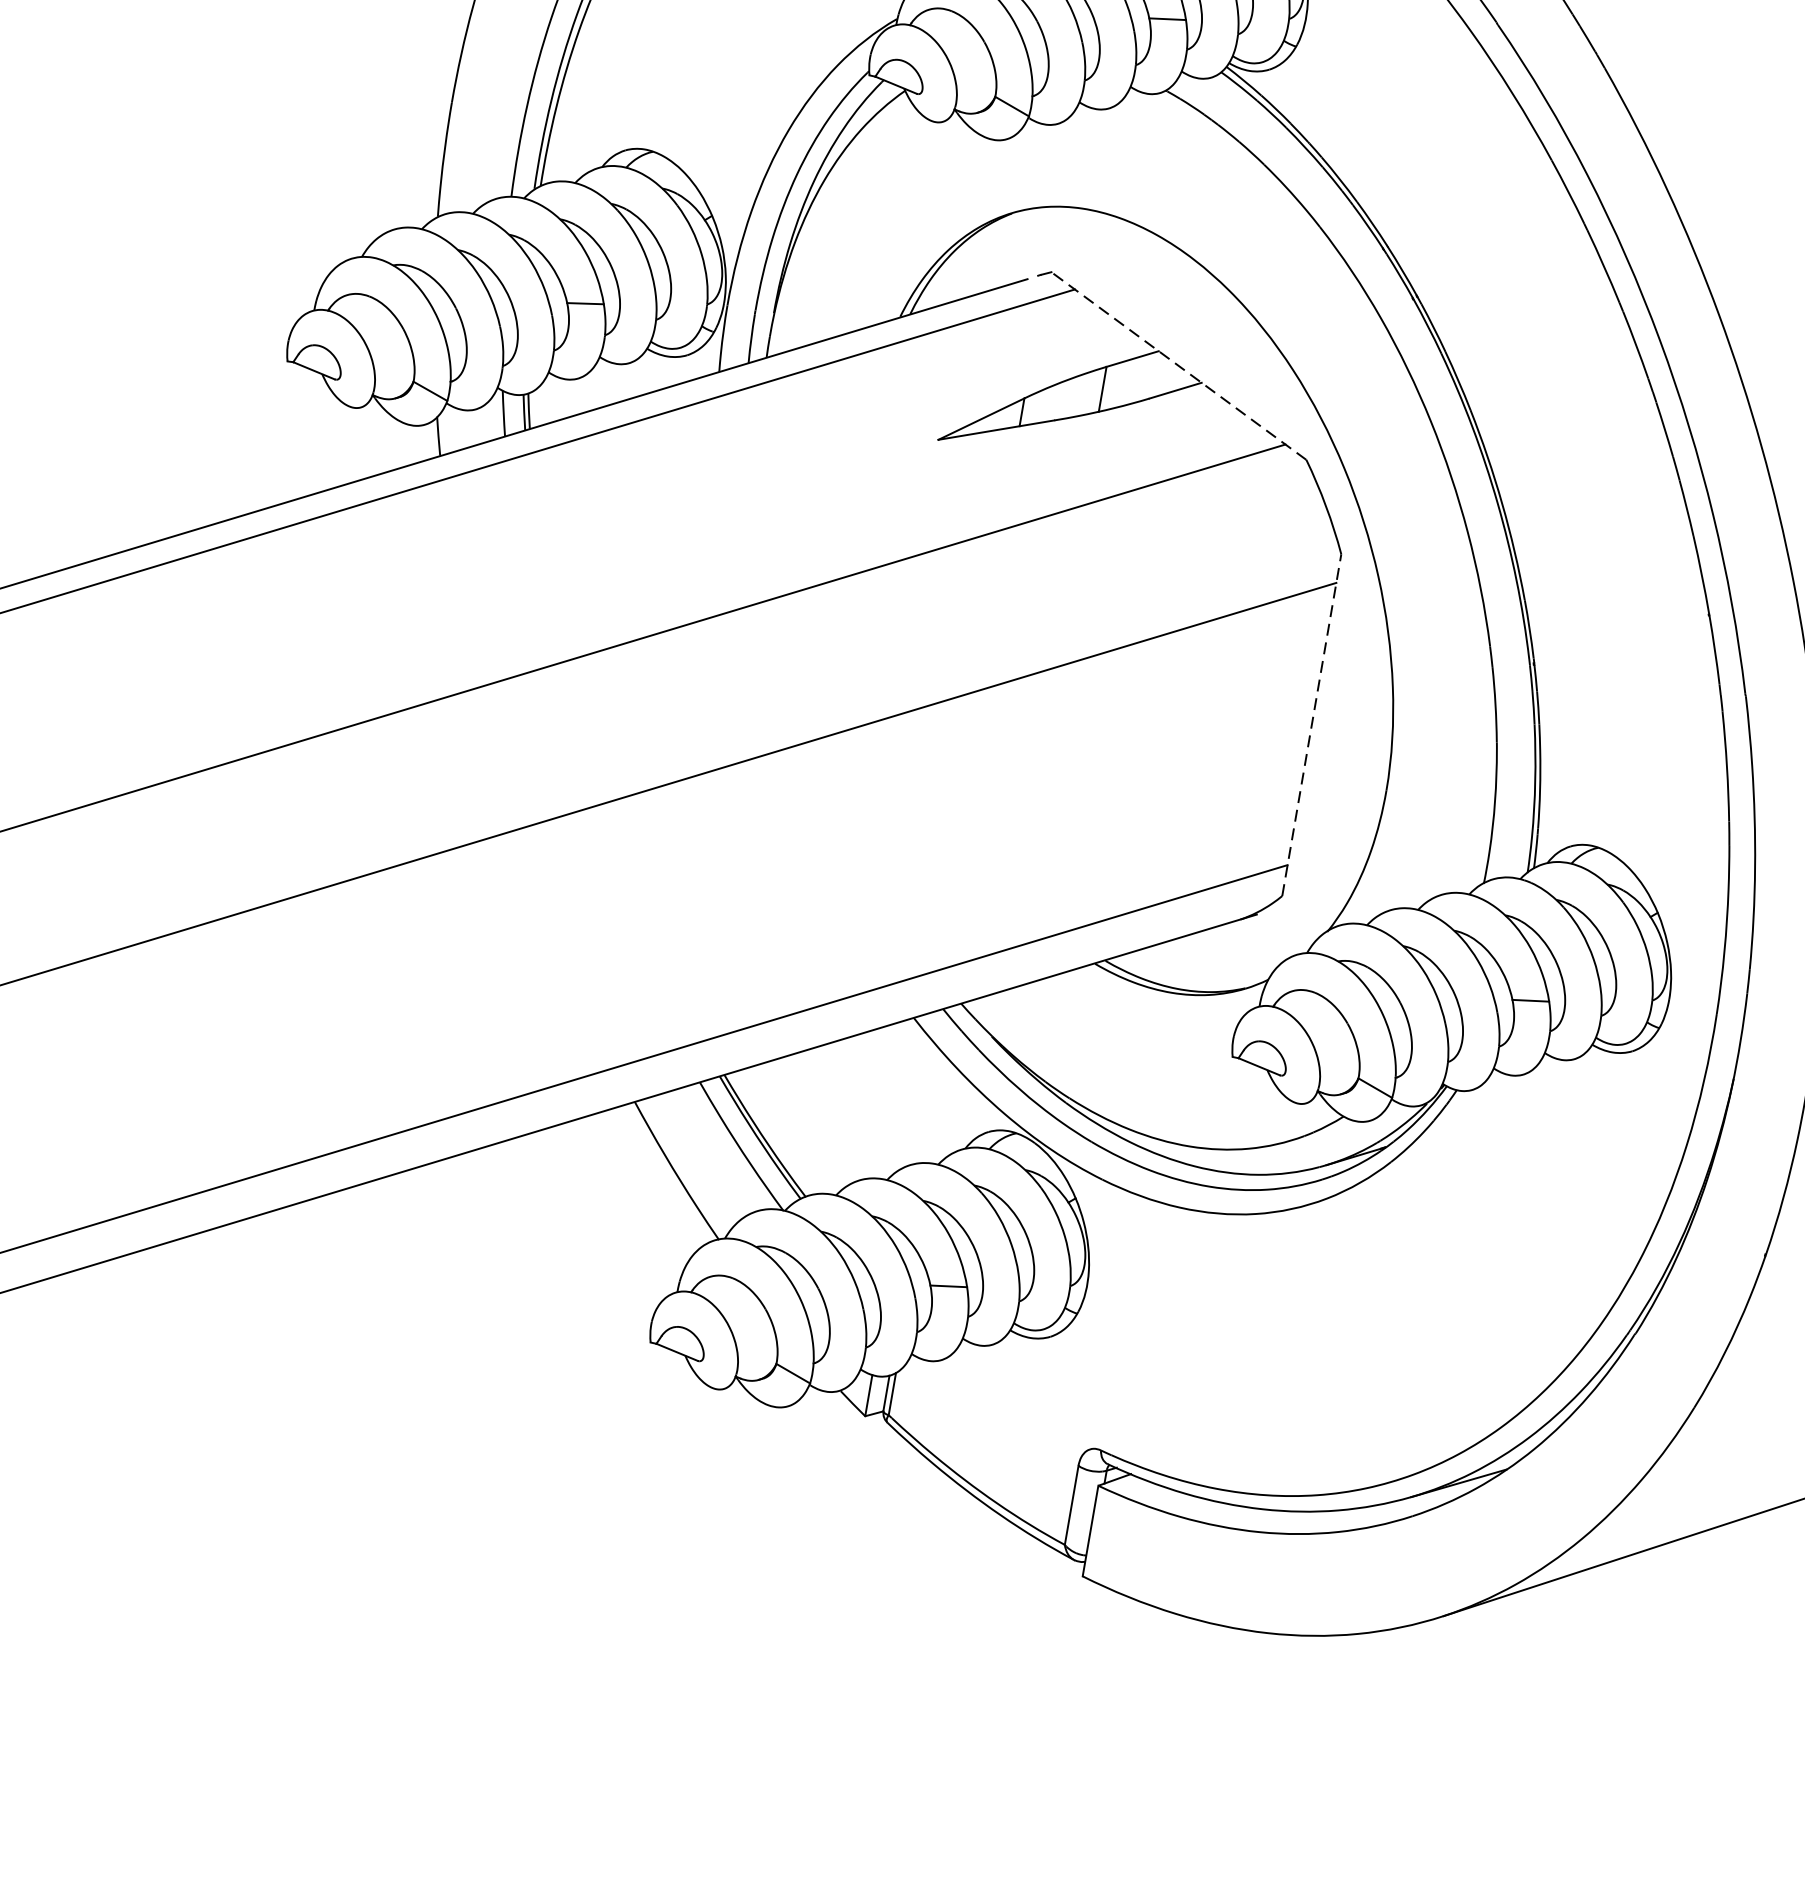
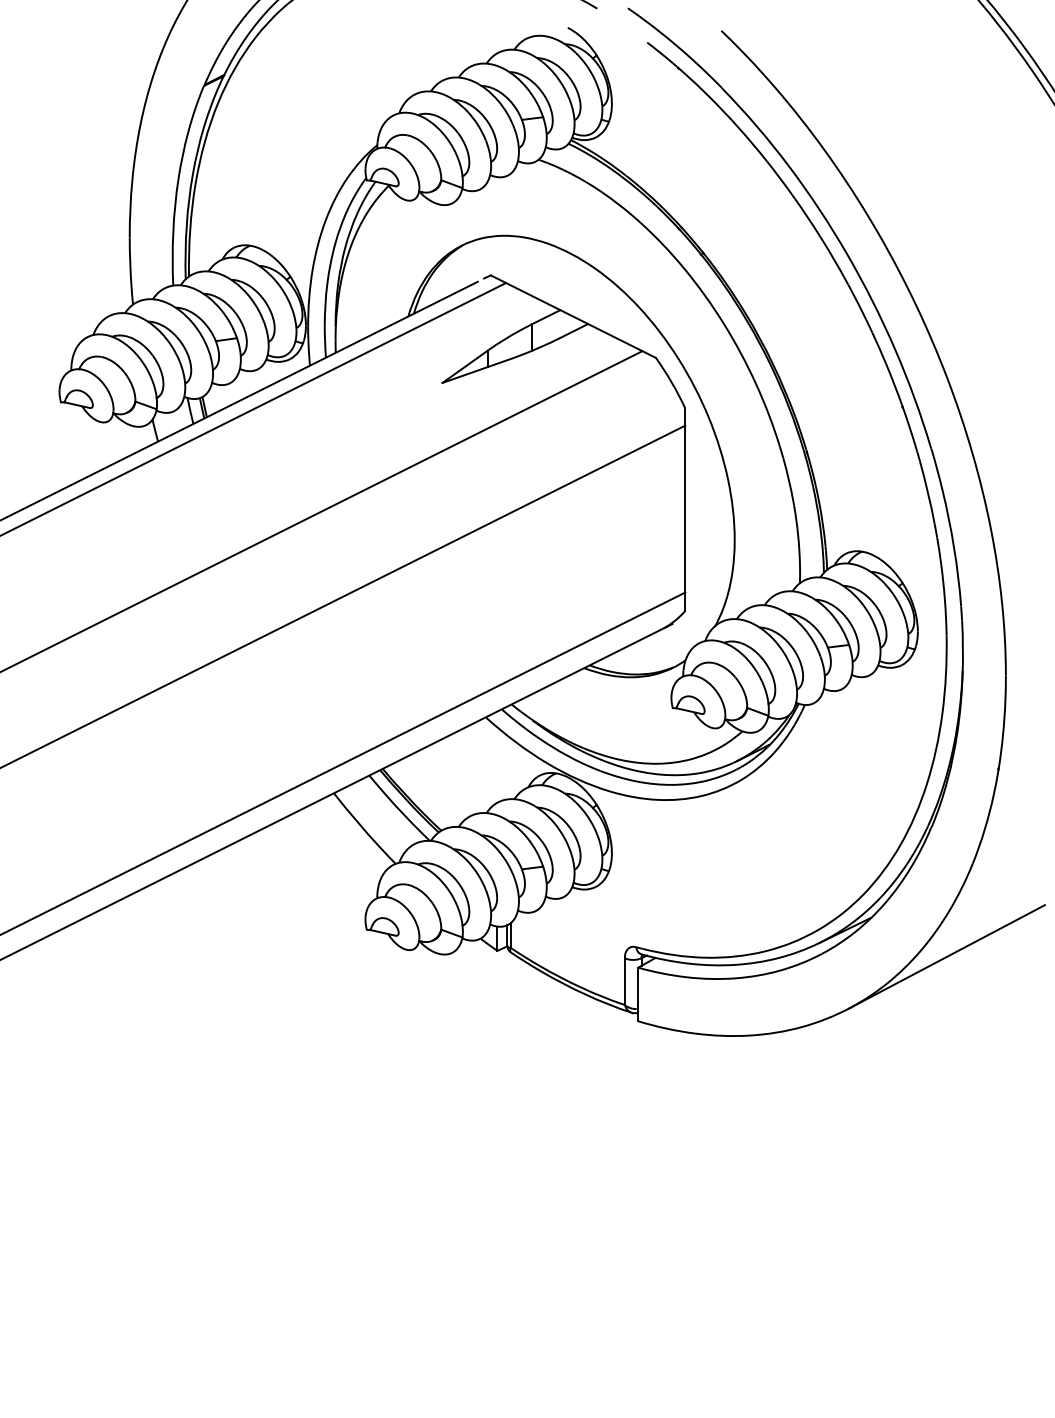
line: (1177, 365) -> (572, 316), dashed -> solid
line: (1312, 724) -> (685, 509), dashed -> solid

